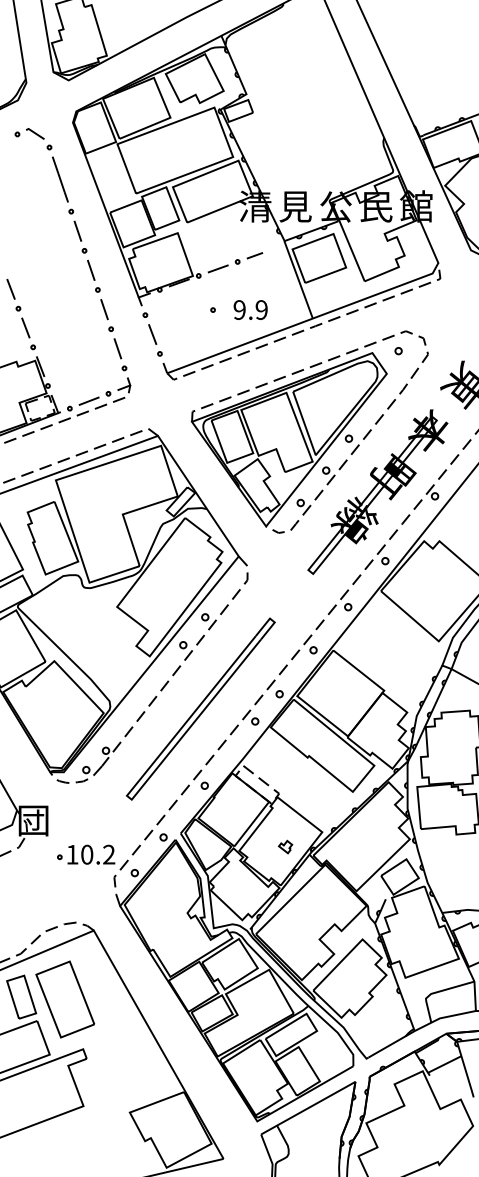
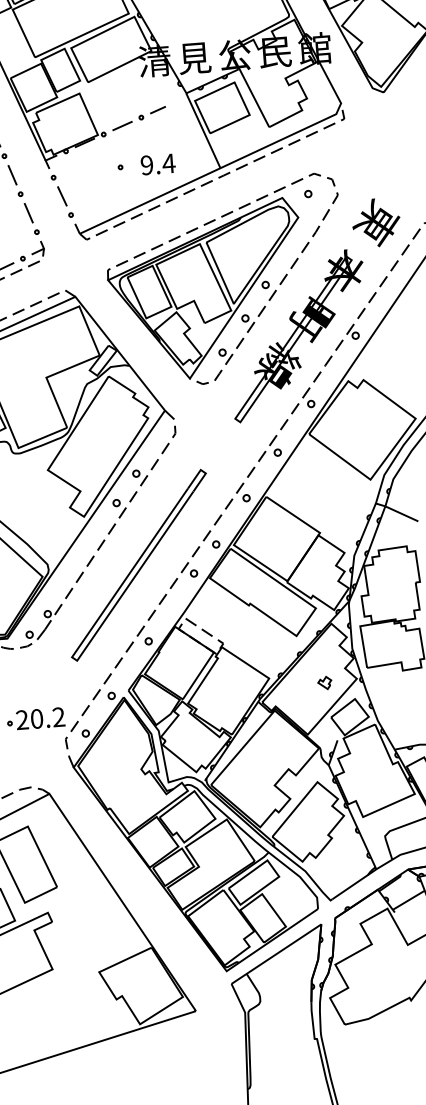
text: (261, 309) -> (168, 163), 9.9 -> 9.4
part: (285, 846) -> (324, 682), moved
text: (72, 854) -> (22, 719), 10.2 -> 20.2

